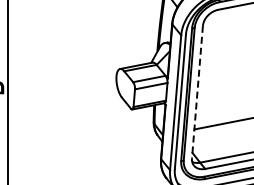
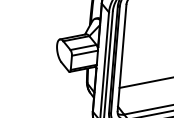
line: (197, 92) -> (122, 58), dashed -> solid

